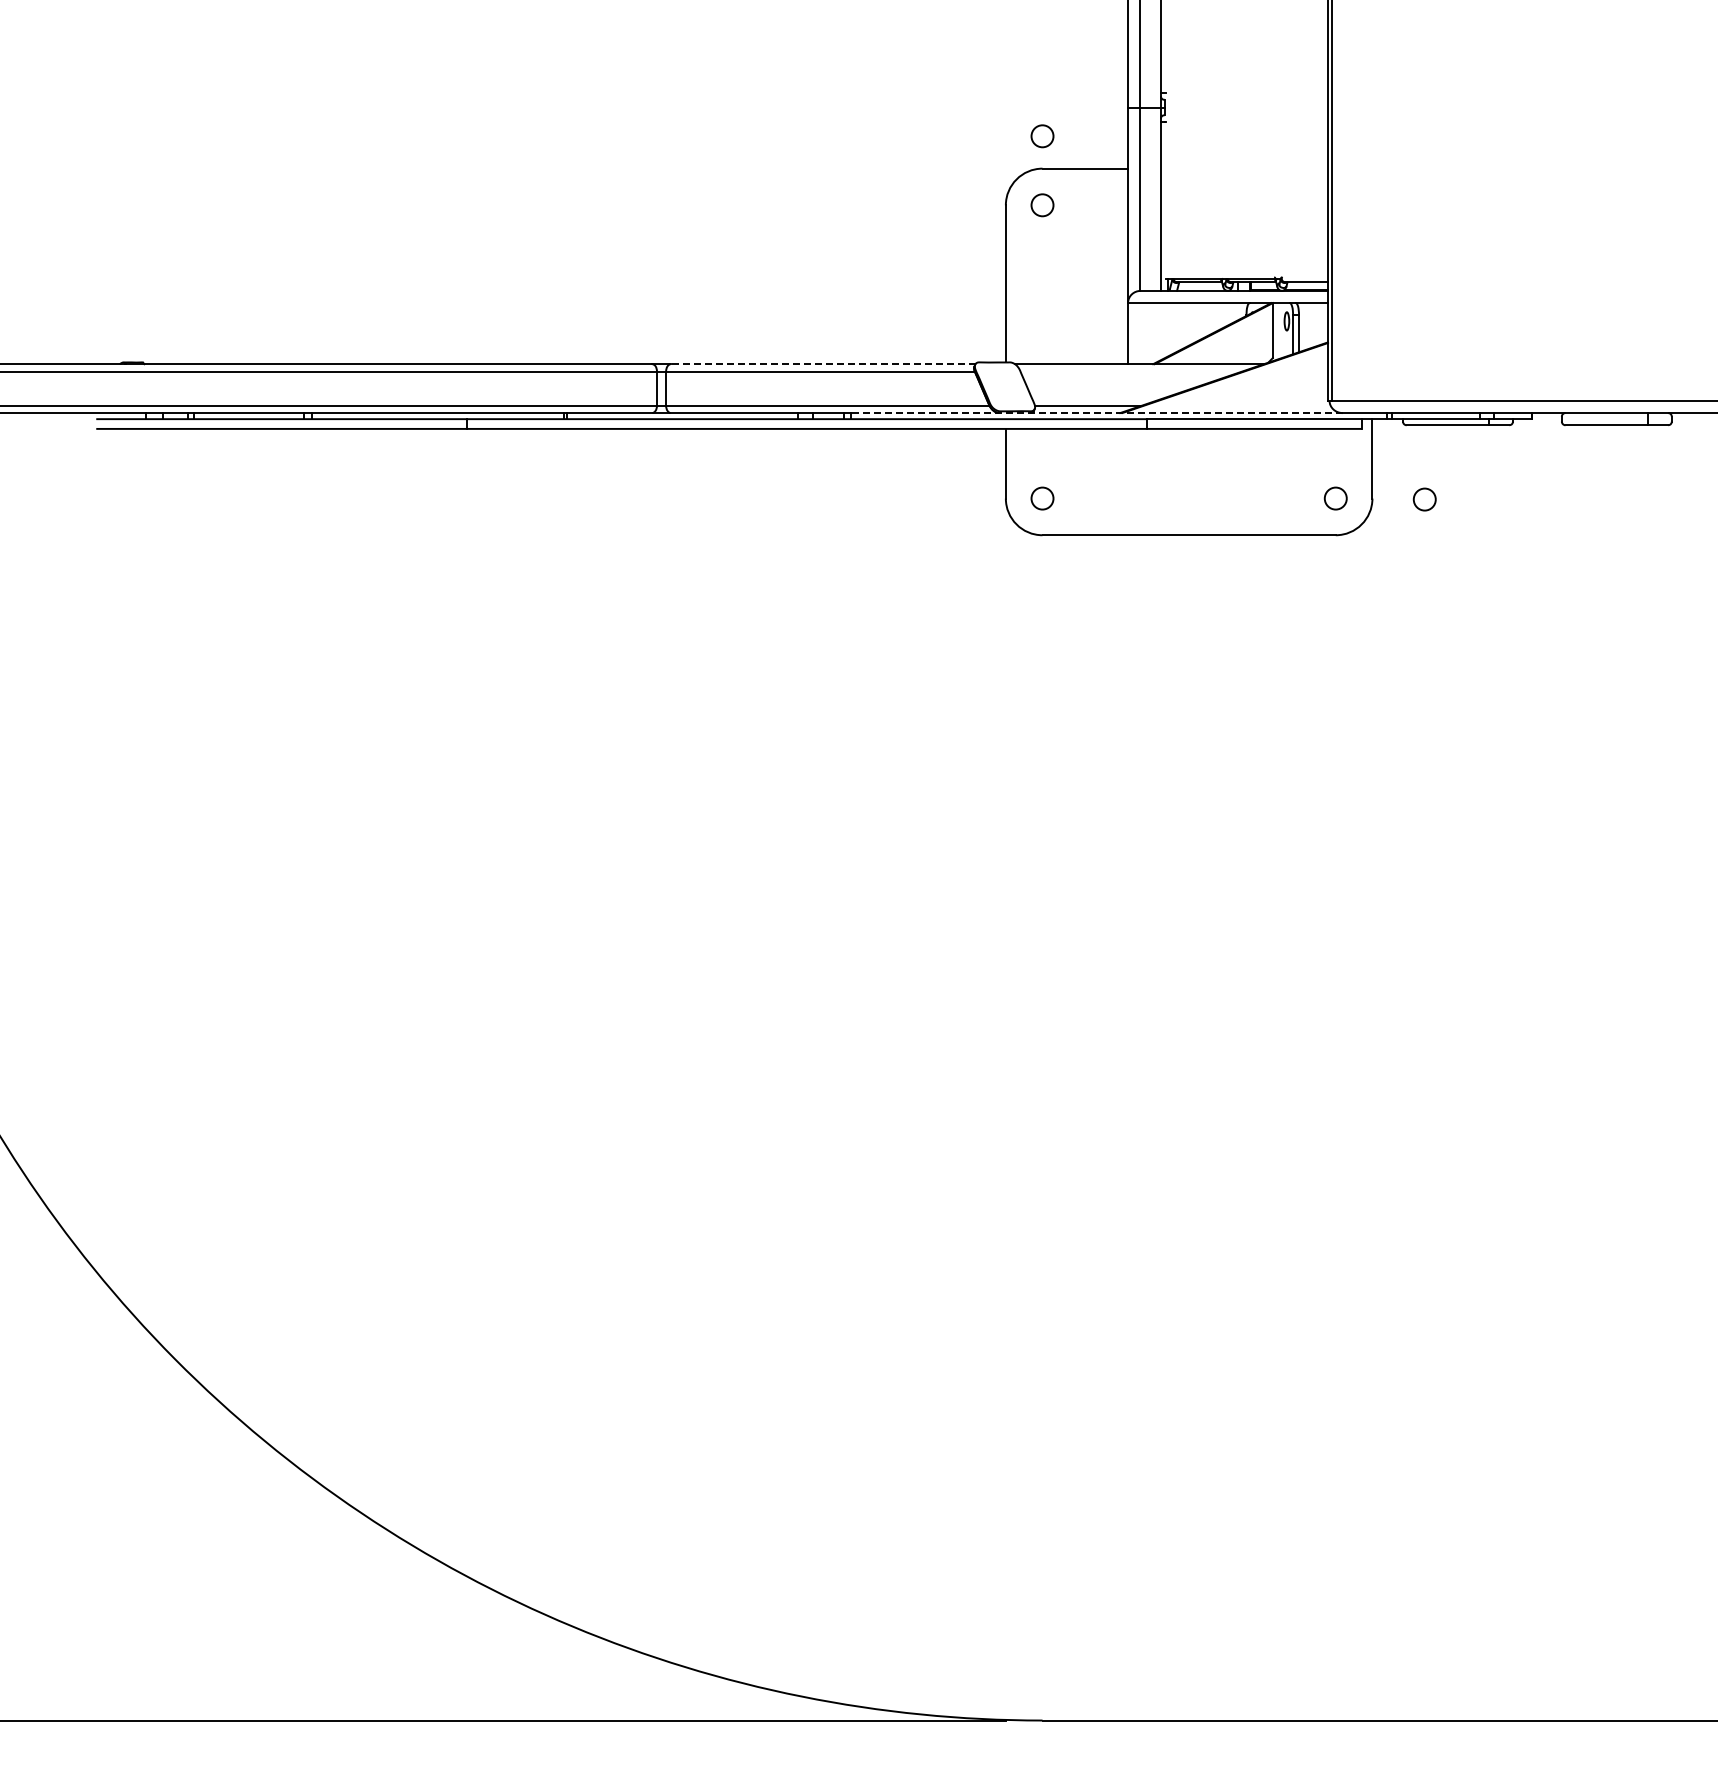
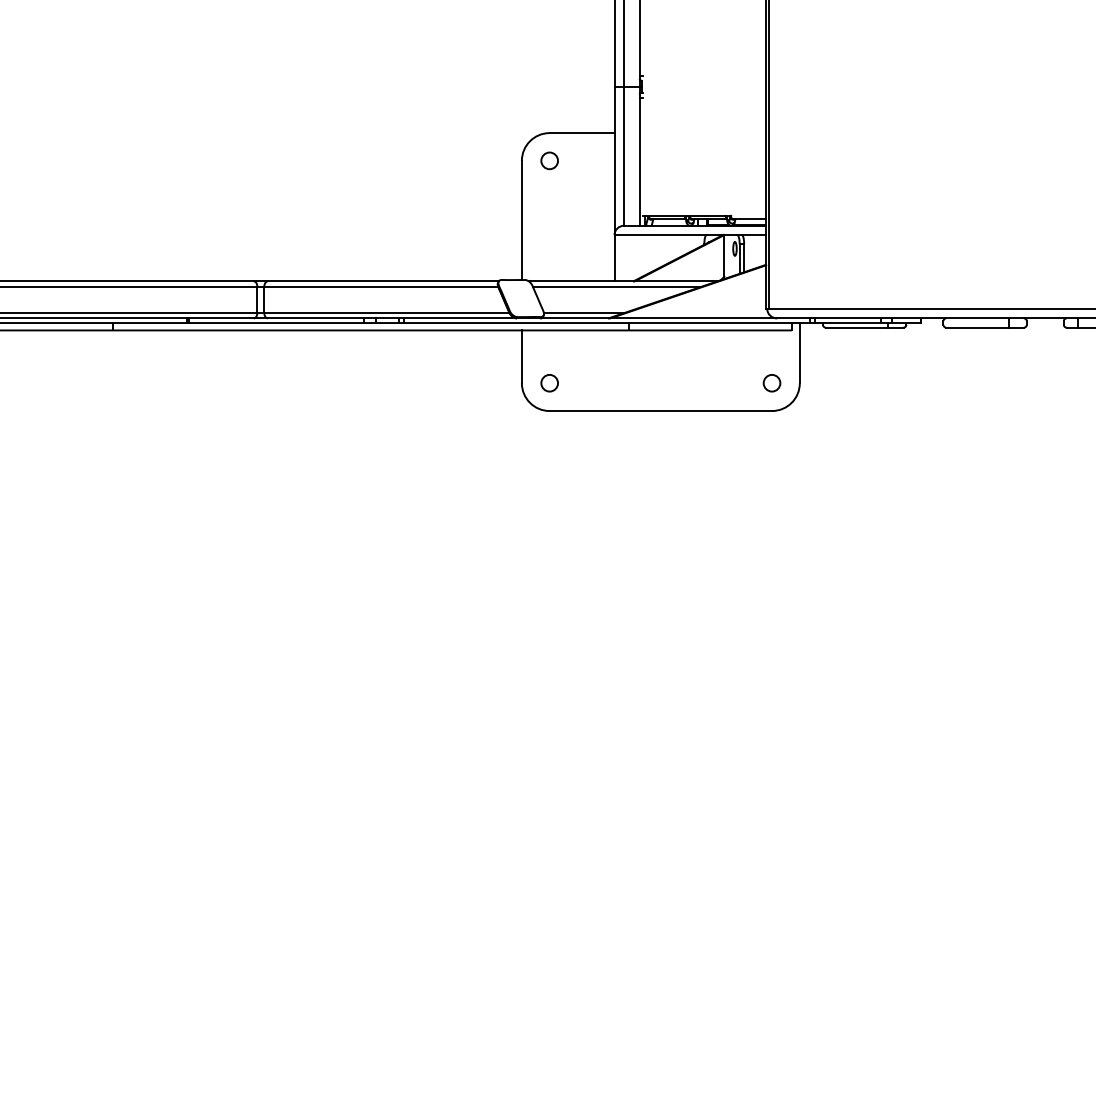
circle: (1042, 136) -> (549, 108), removed
line: (822, 364) -> (382, 281), dashed -> solid
line: (1131, 371) -> (617, 286), added
line: (1096, 413) -> (590, 318), dashed -> solid
circle: (1424, 499) -> (839, 383), removed

